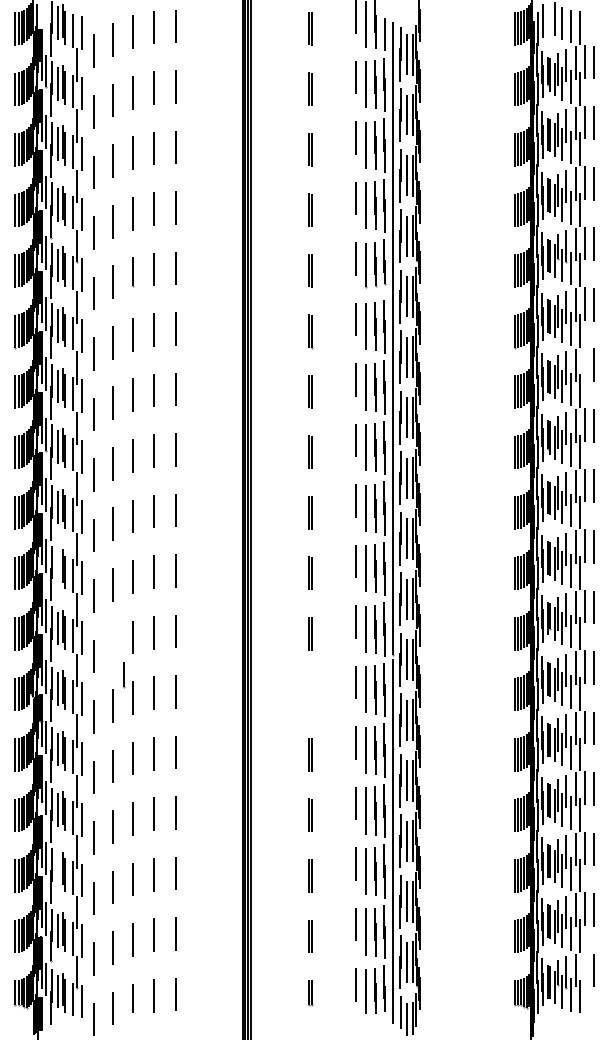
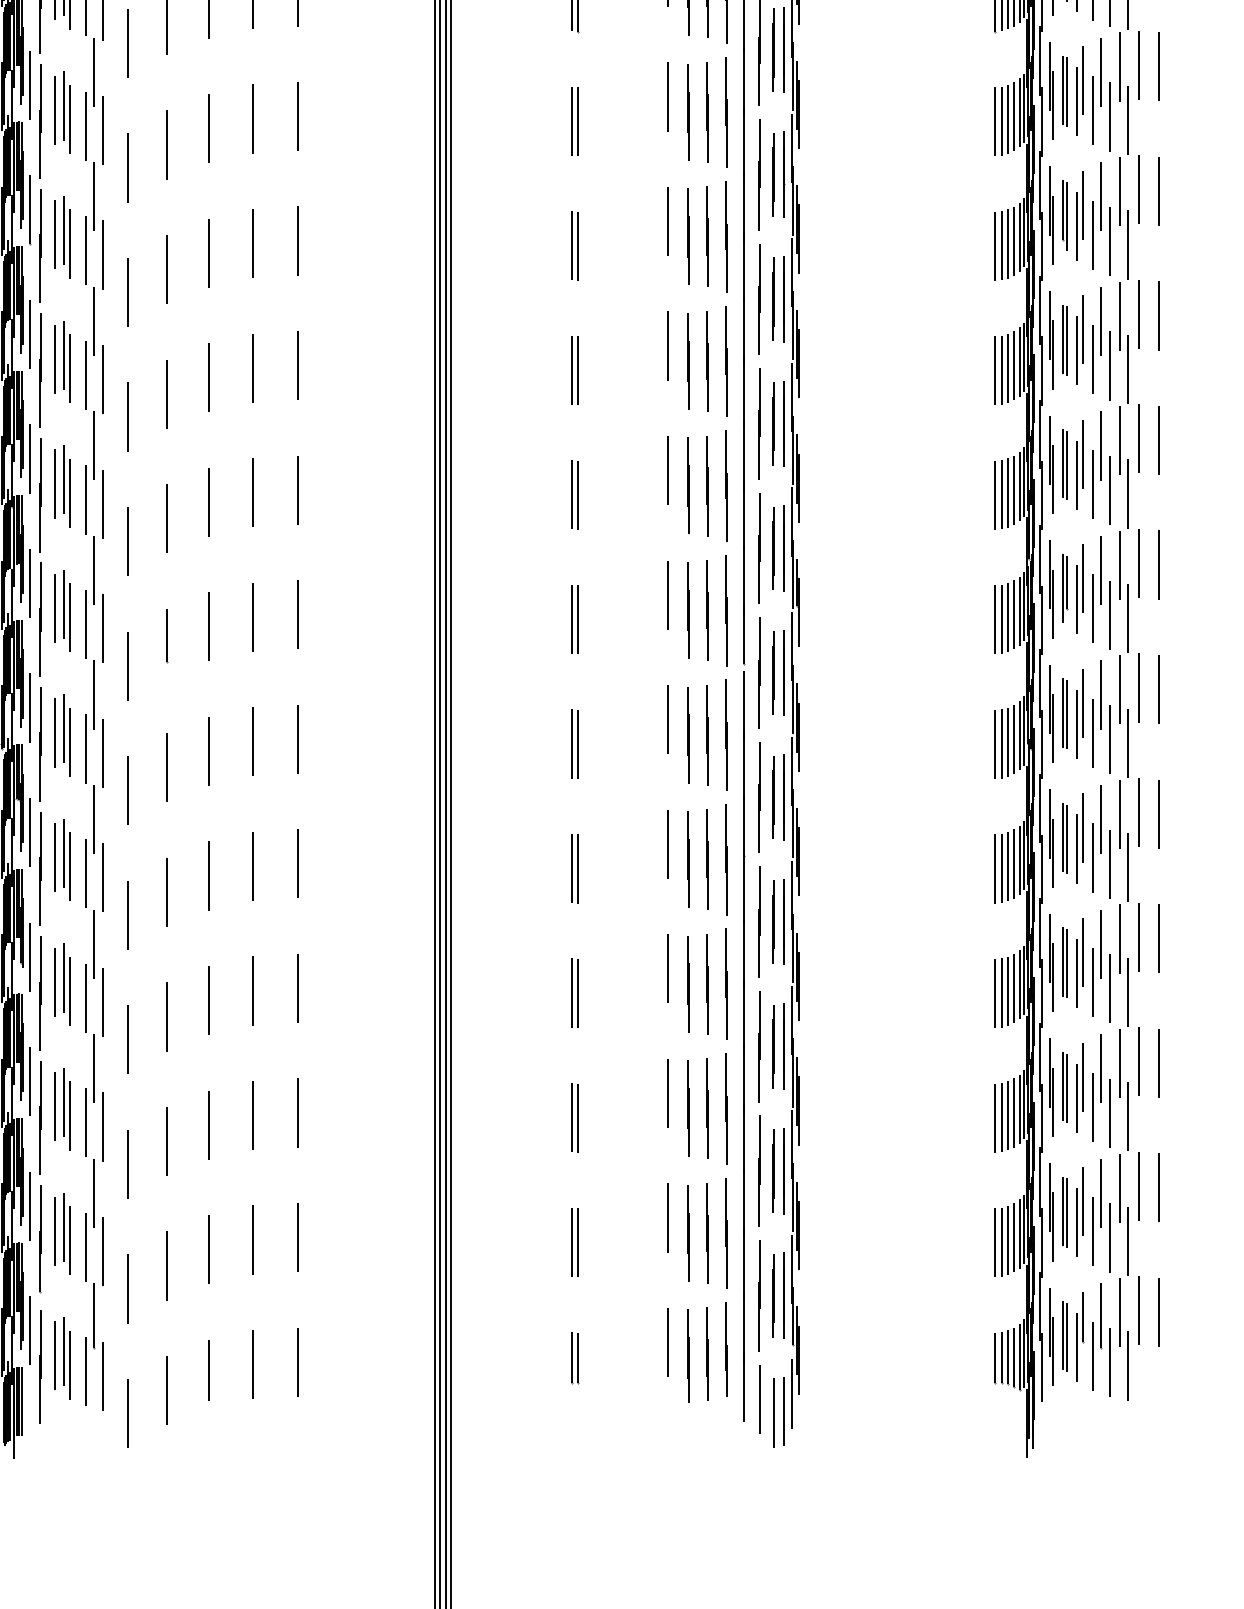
line: (584, 364) -> (1138, 65), added
line: (58, 567) -> (55, 483), added
line: (124, 675) -> (168, 637), moved
line: (309, 693) -> (572, 742), added
line: (58, 870) -> (55, 1106), added
line: (584, 969) -> (1138, 1310), added

